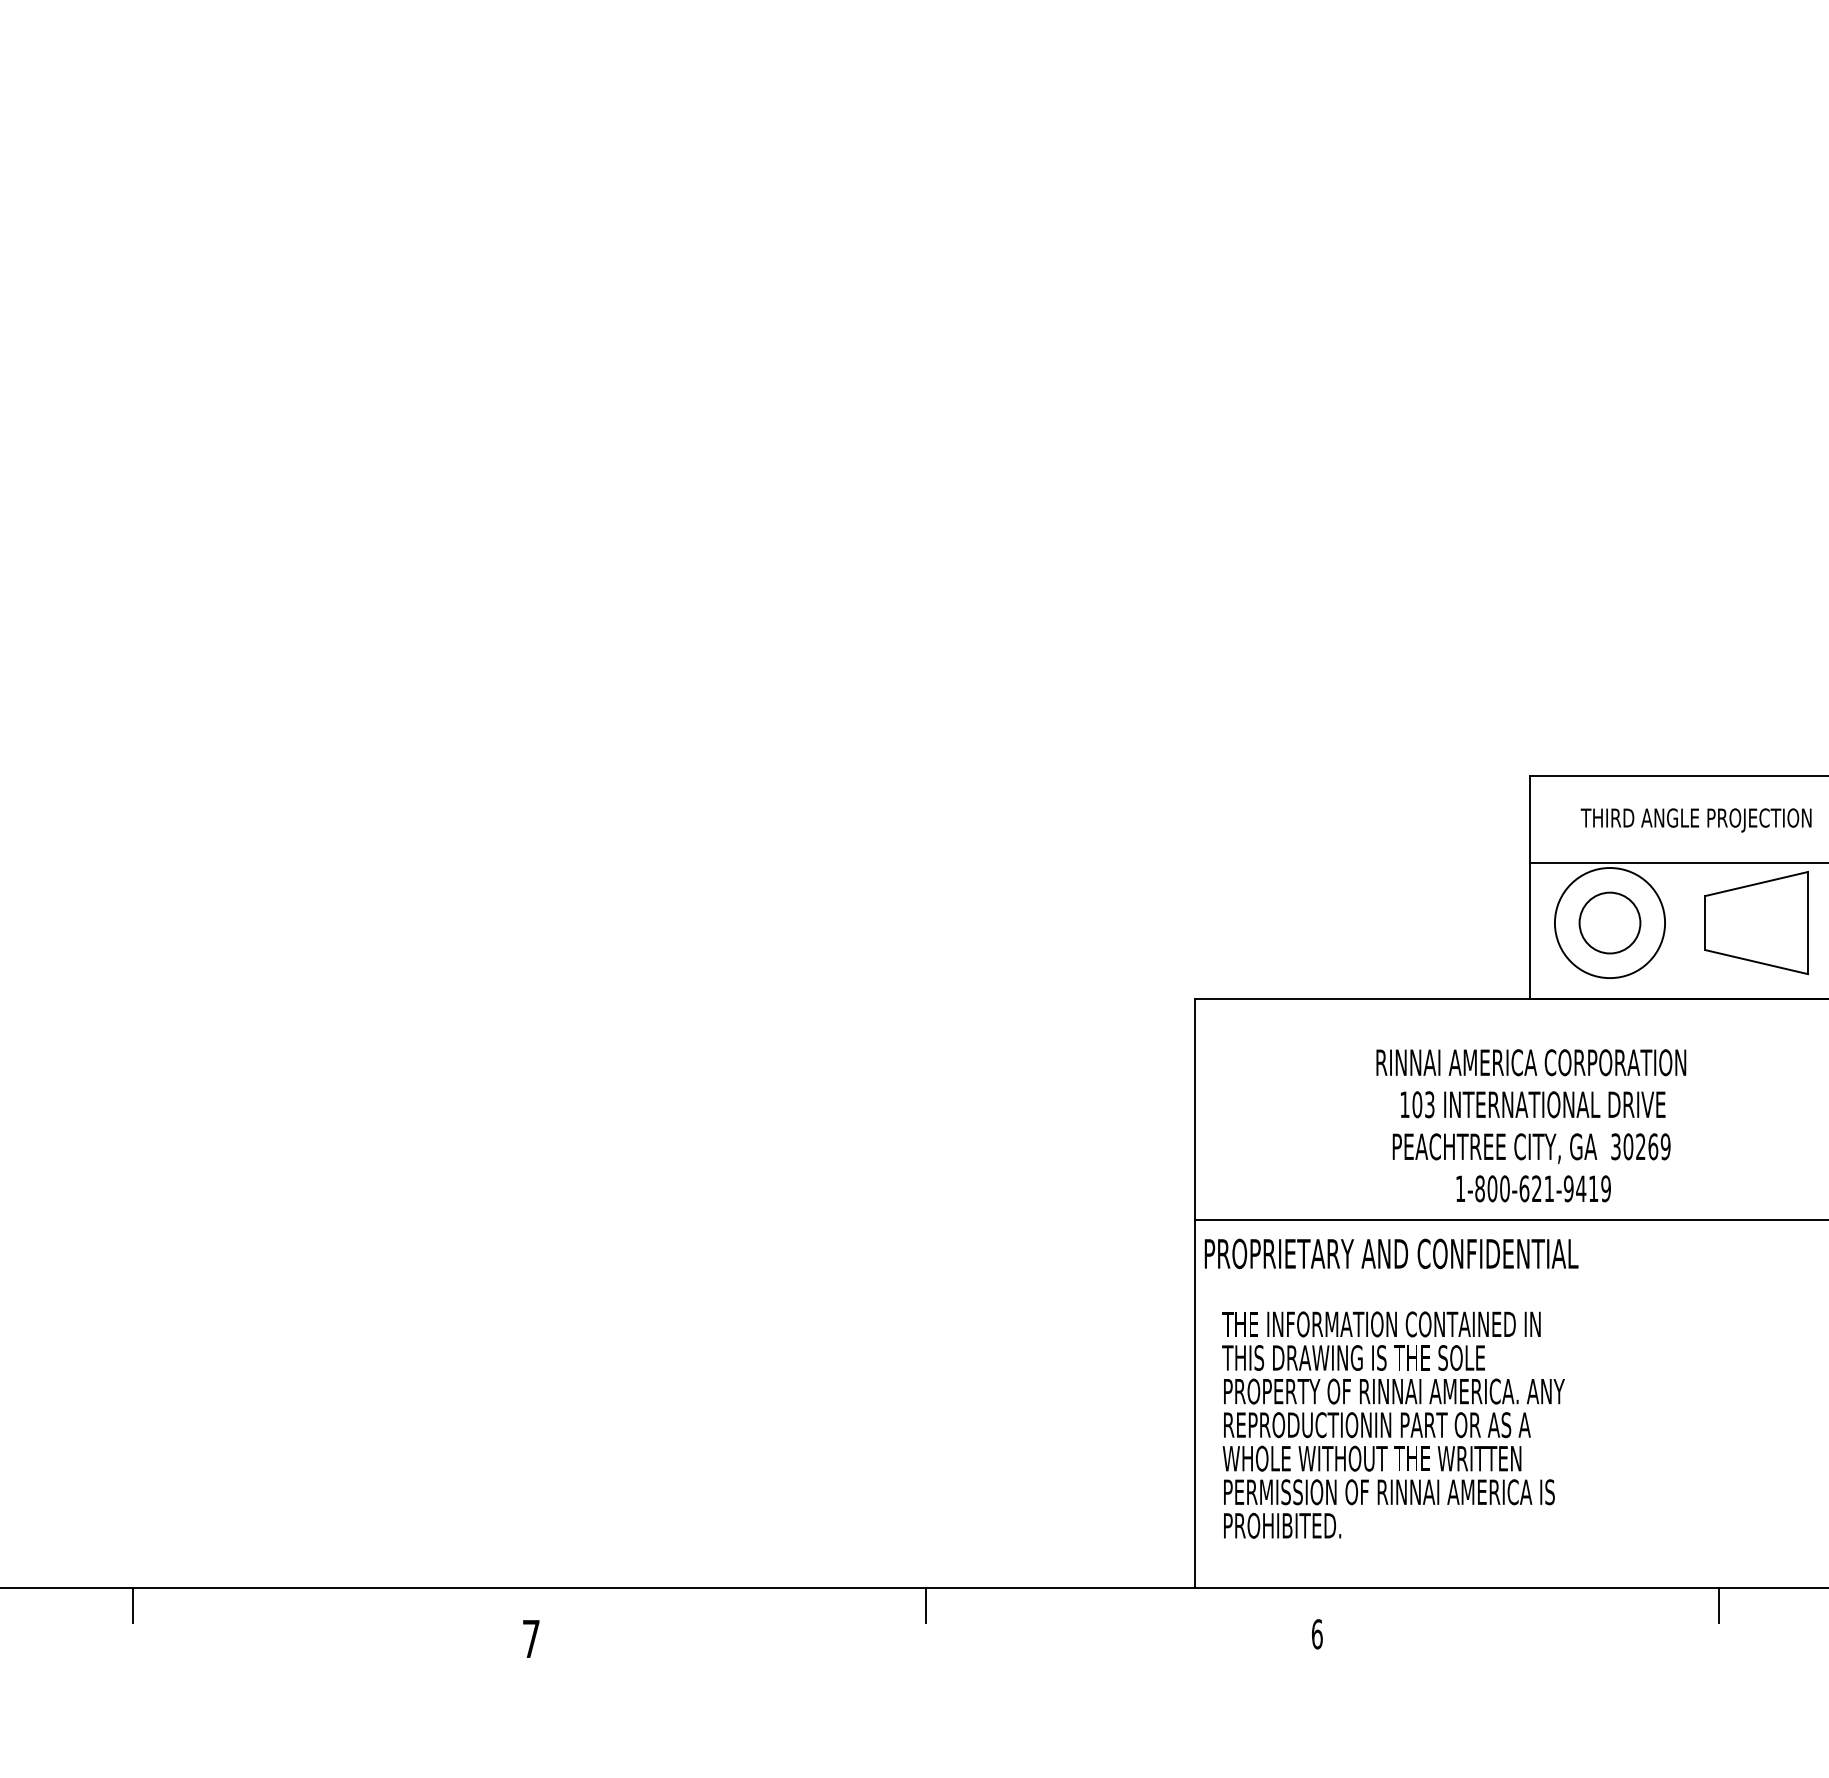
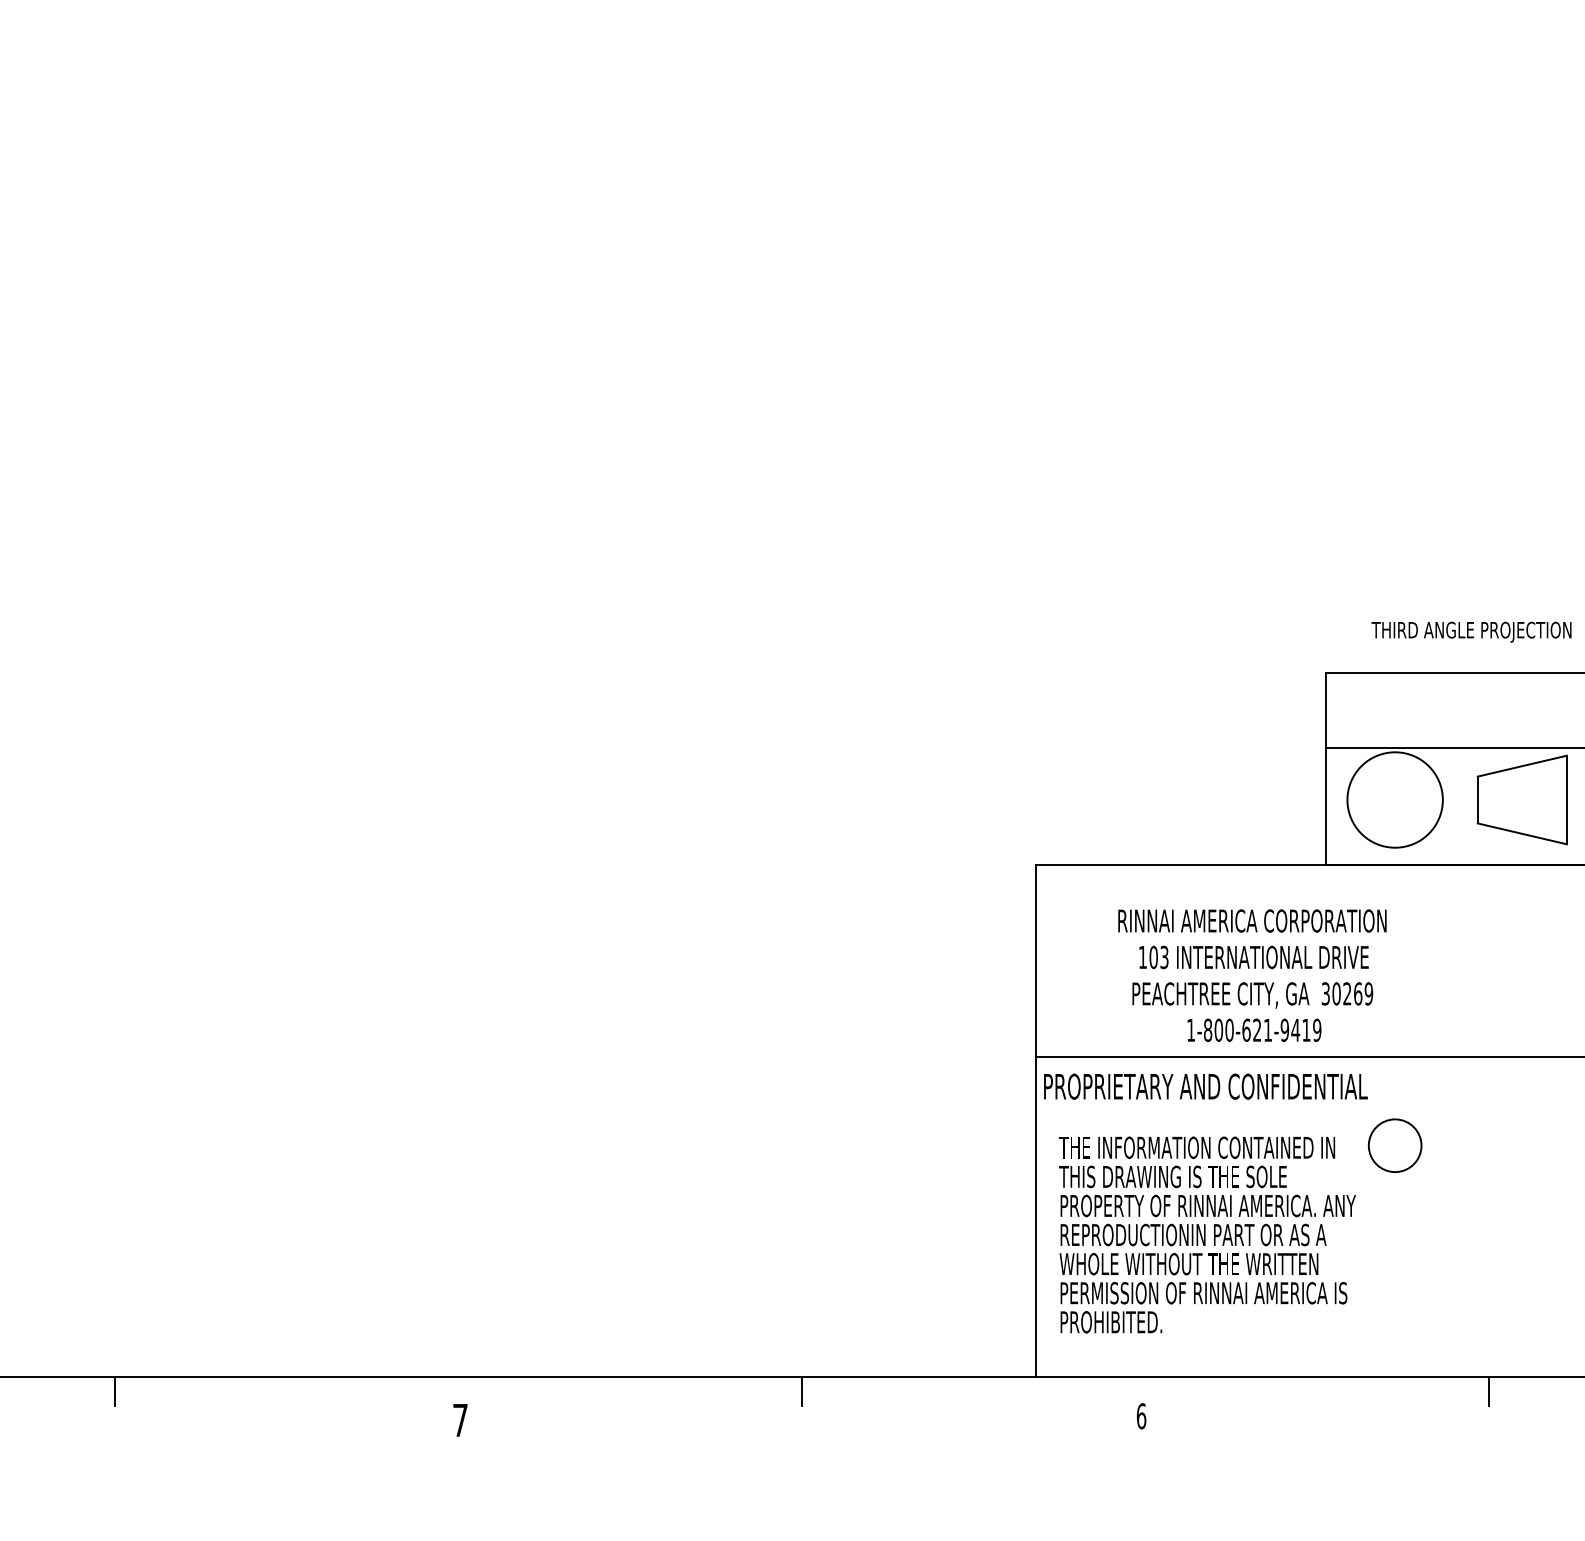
text: (1695, 820) -> (1470, 632), moved
circle: (1609, 922) -> (1394, 1145), moved
text: (1531, 1125) -> (1252, 975), moved

